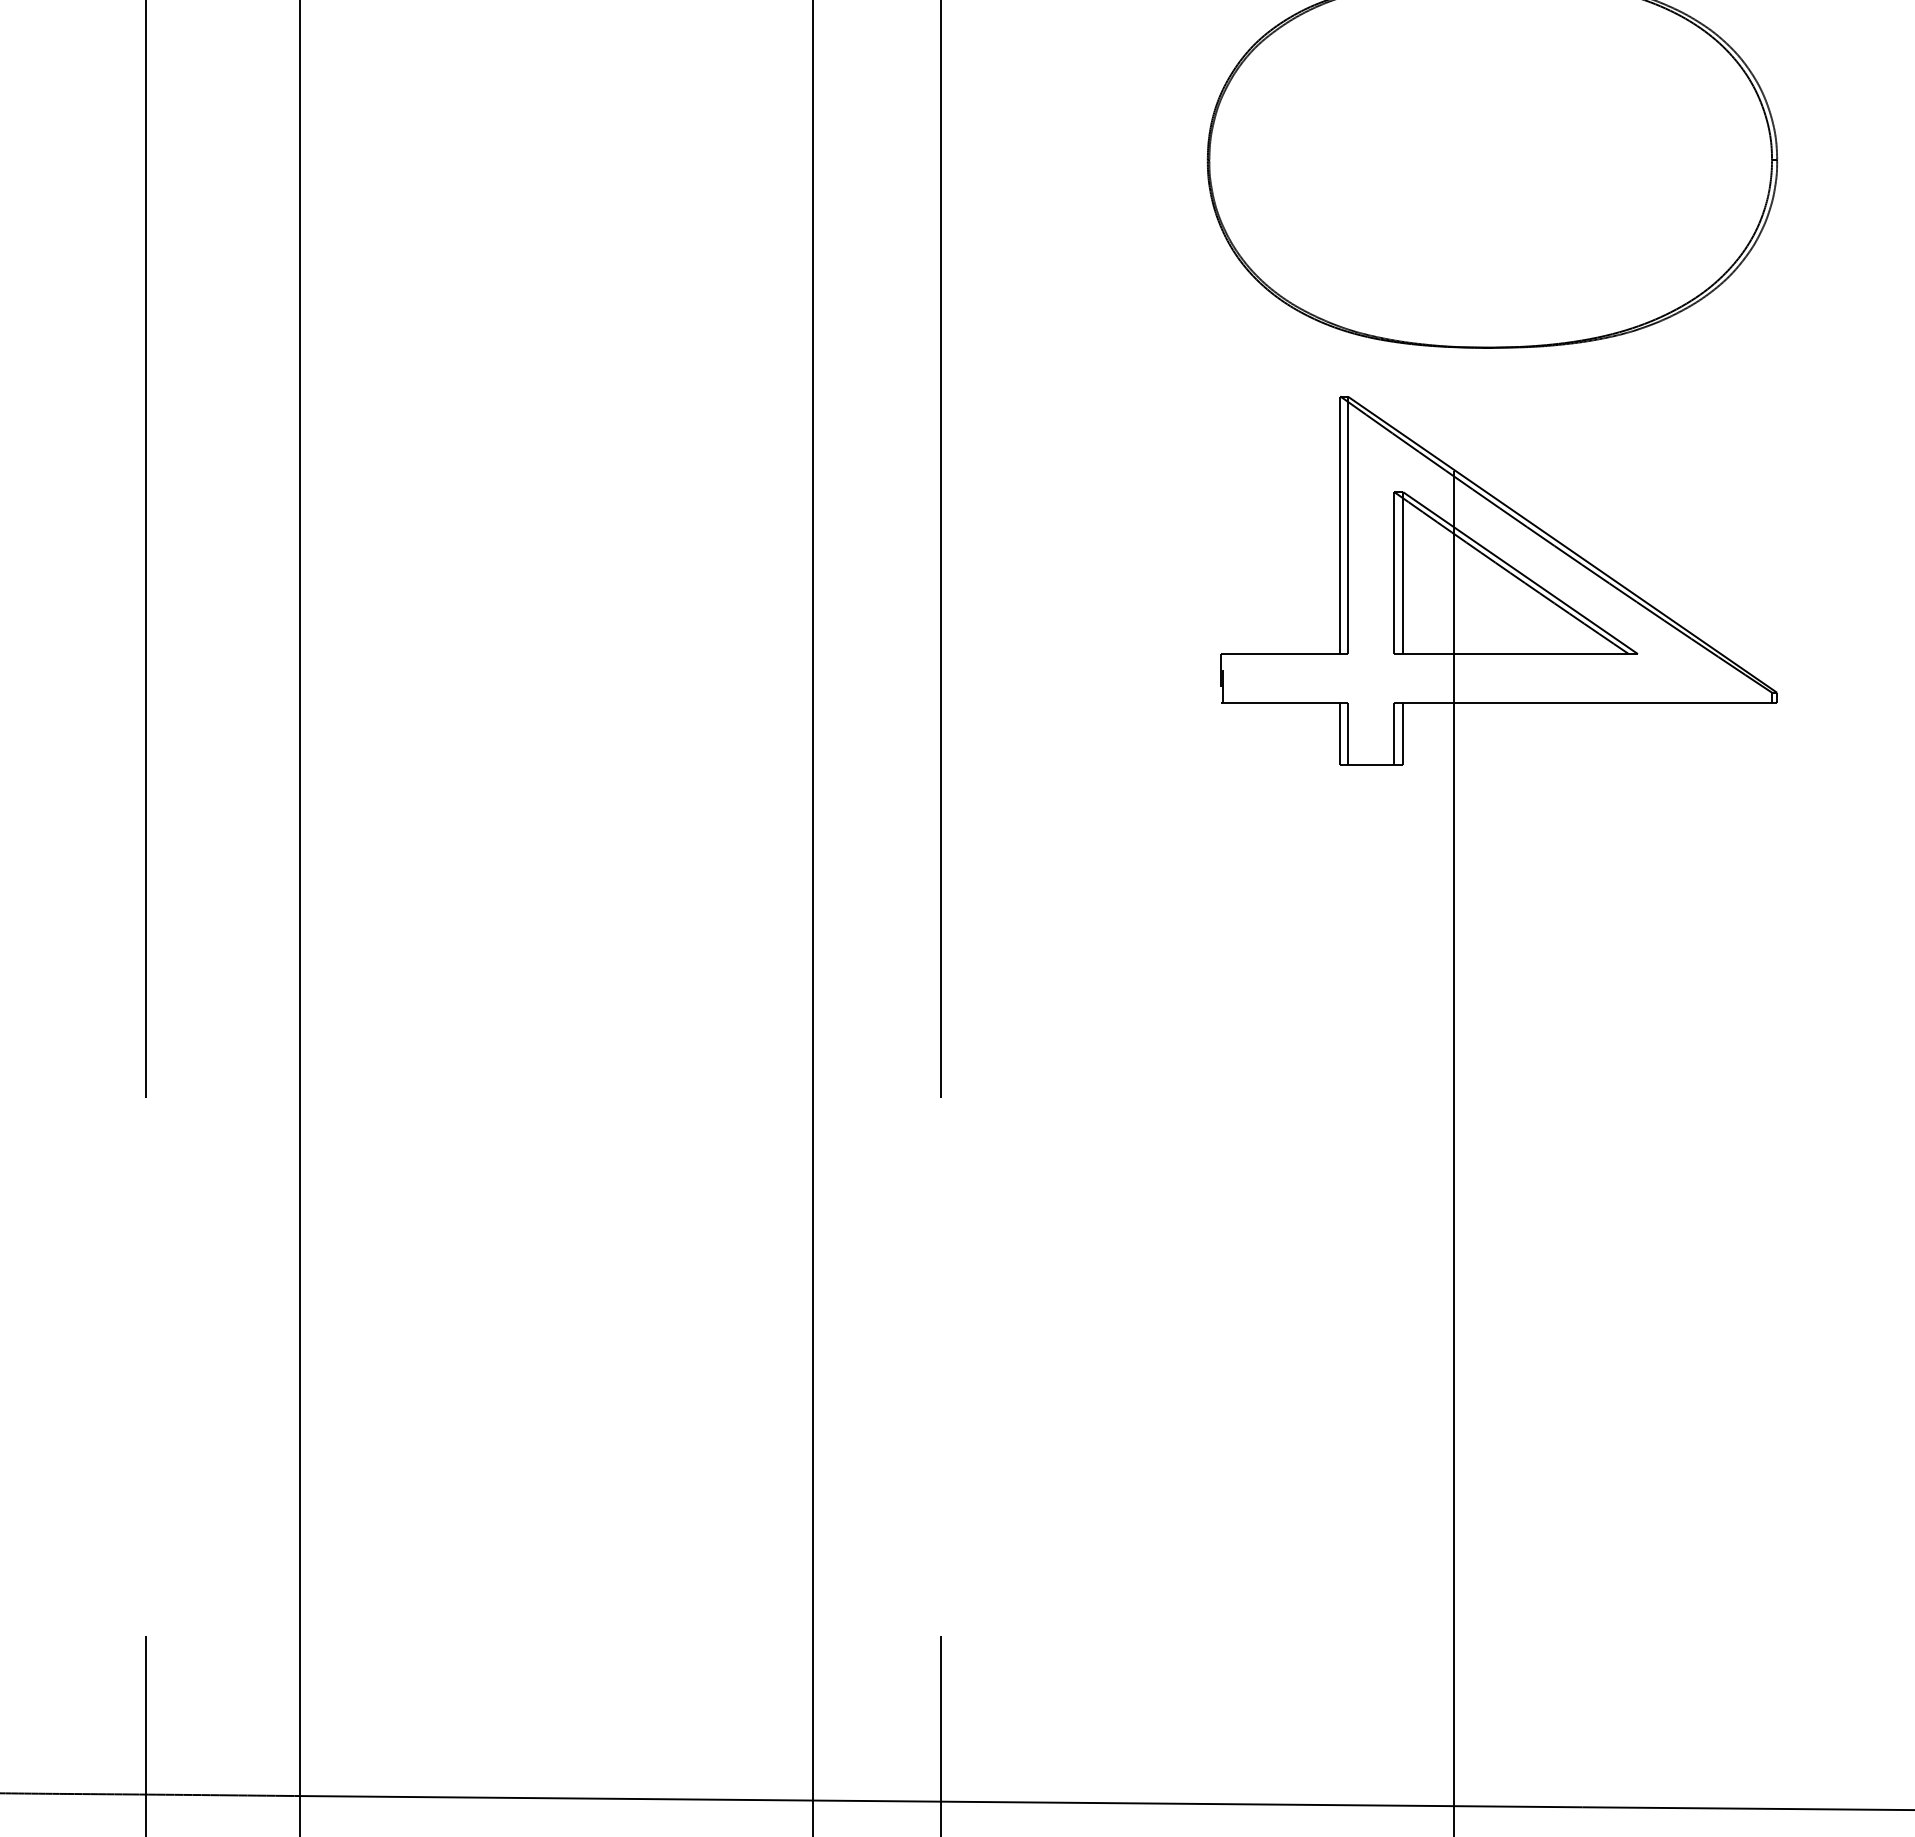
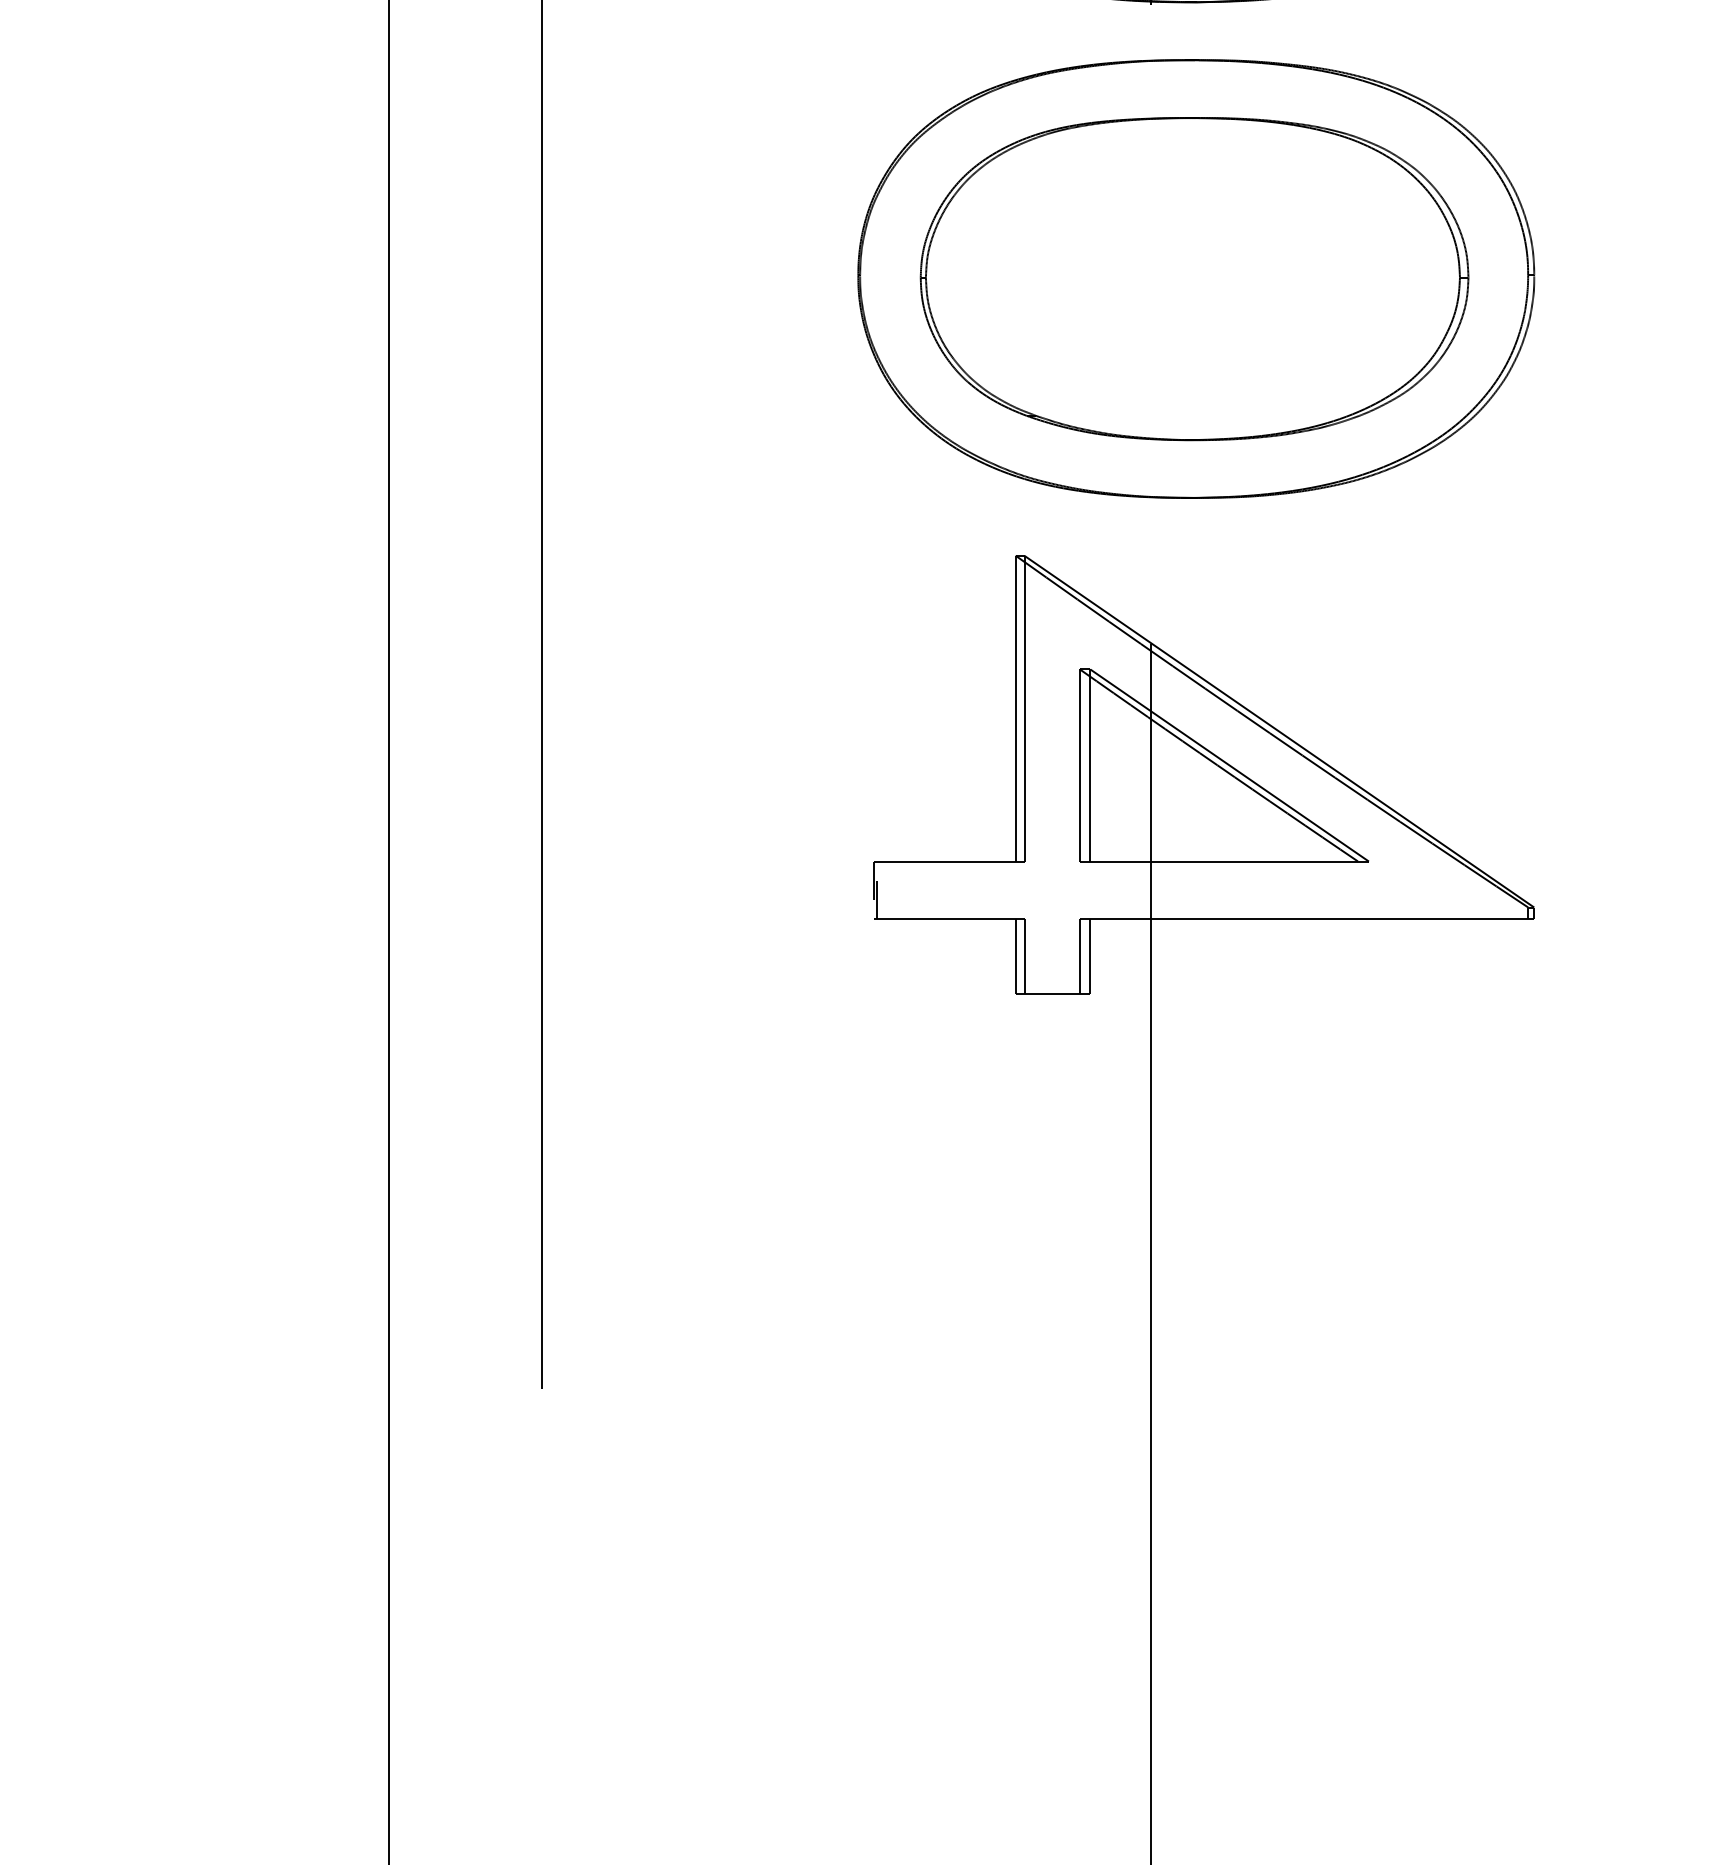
part: (1490, 162) -> (1193, 278), added

